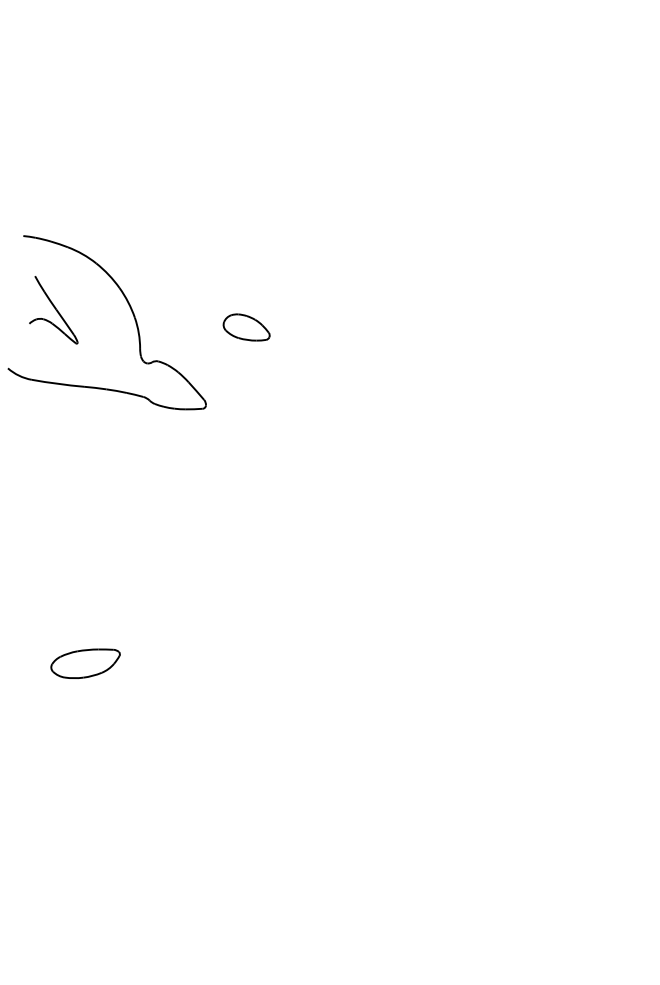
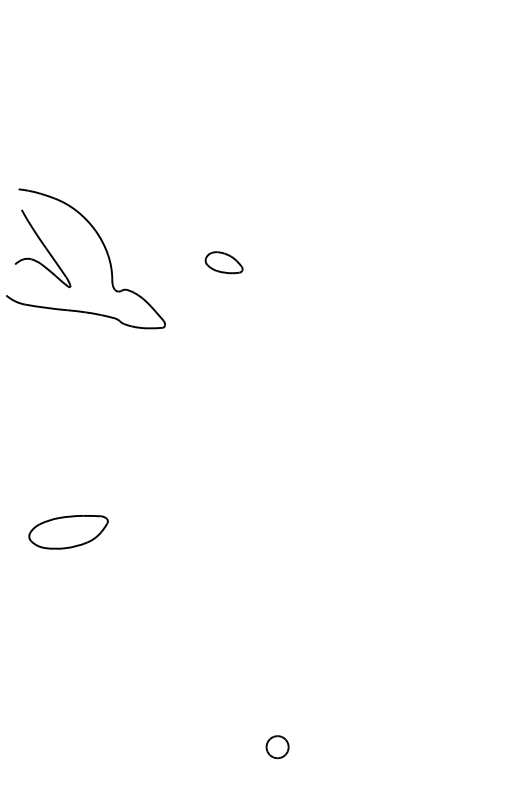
part: (53, 309) -> (42, 248), size x1.43
part: (246, 327) -> (224, 262), moved
part: (85, 663) -> (68, 532), size x1.43
part: (345, 931) -> (276, 746), added

